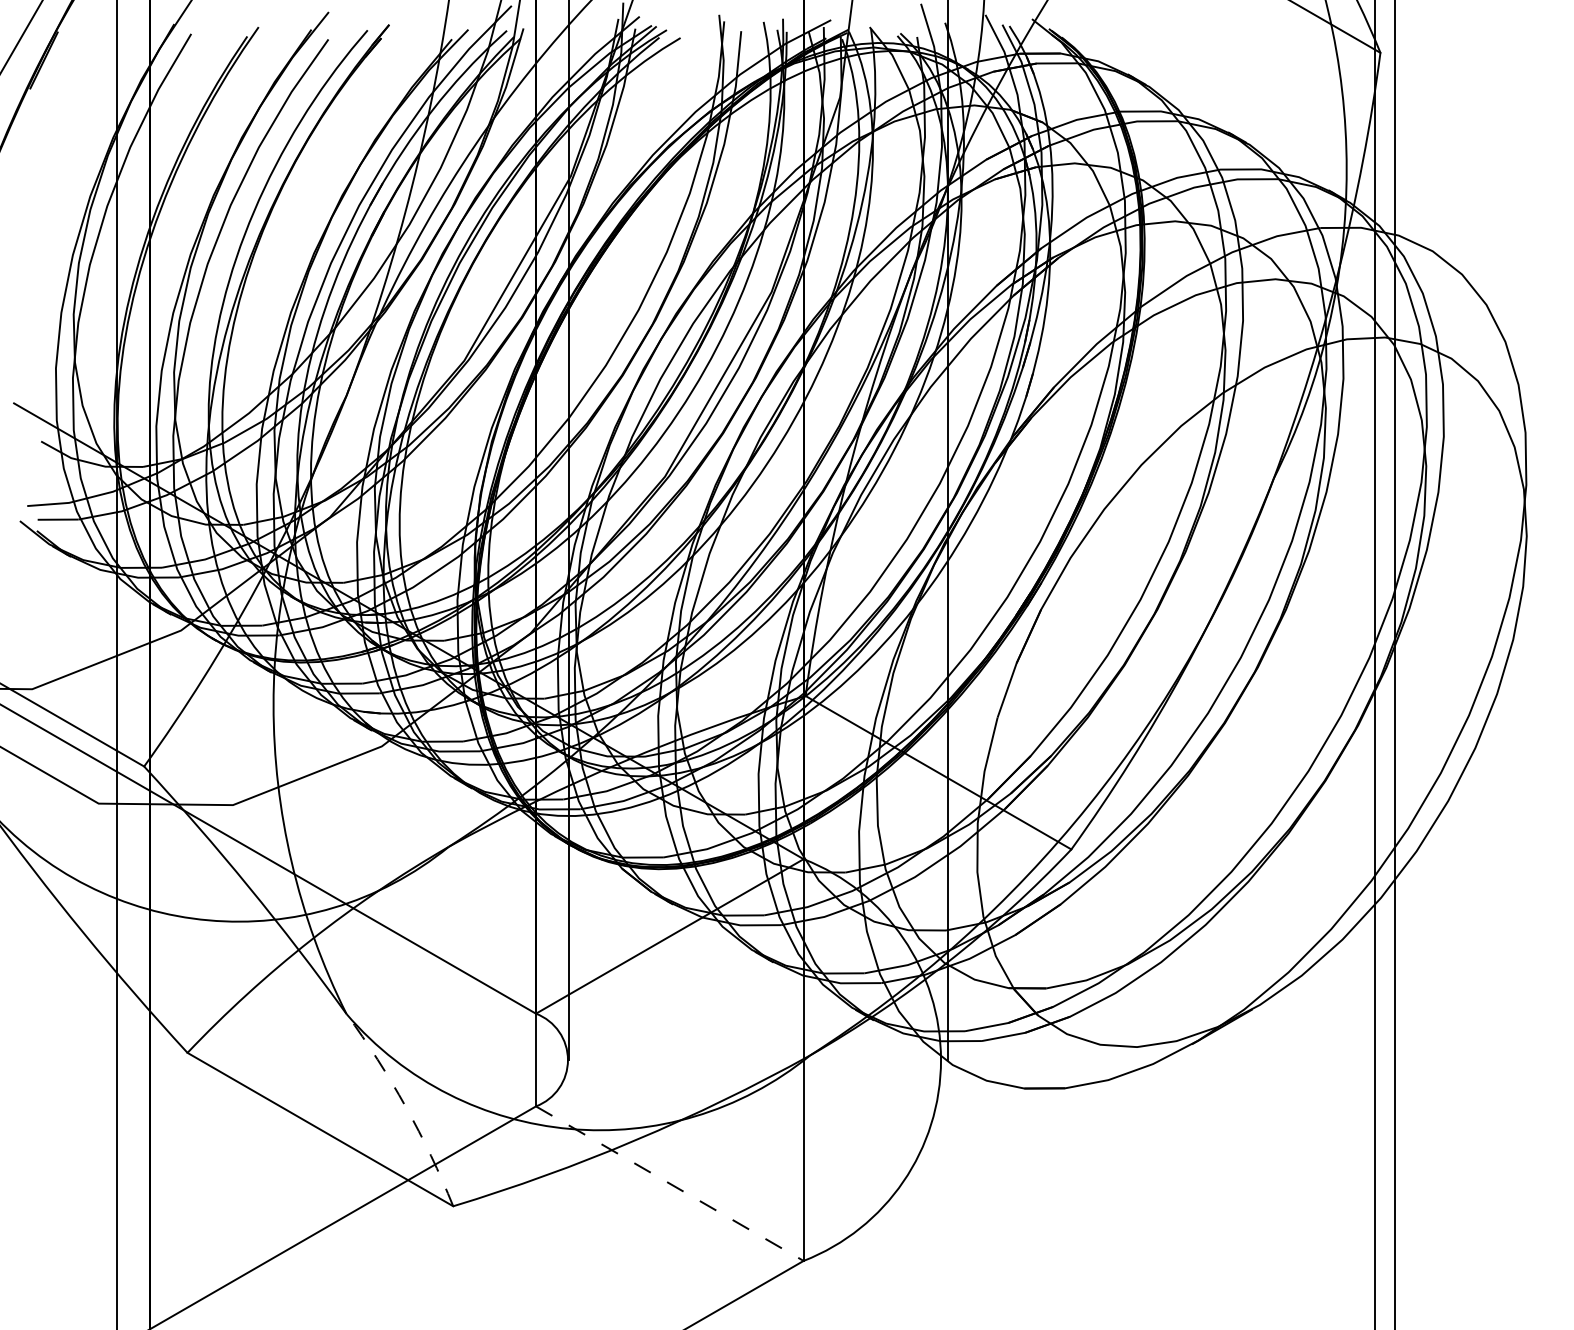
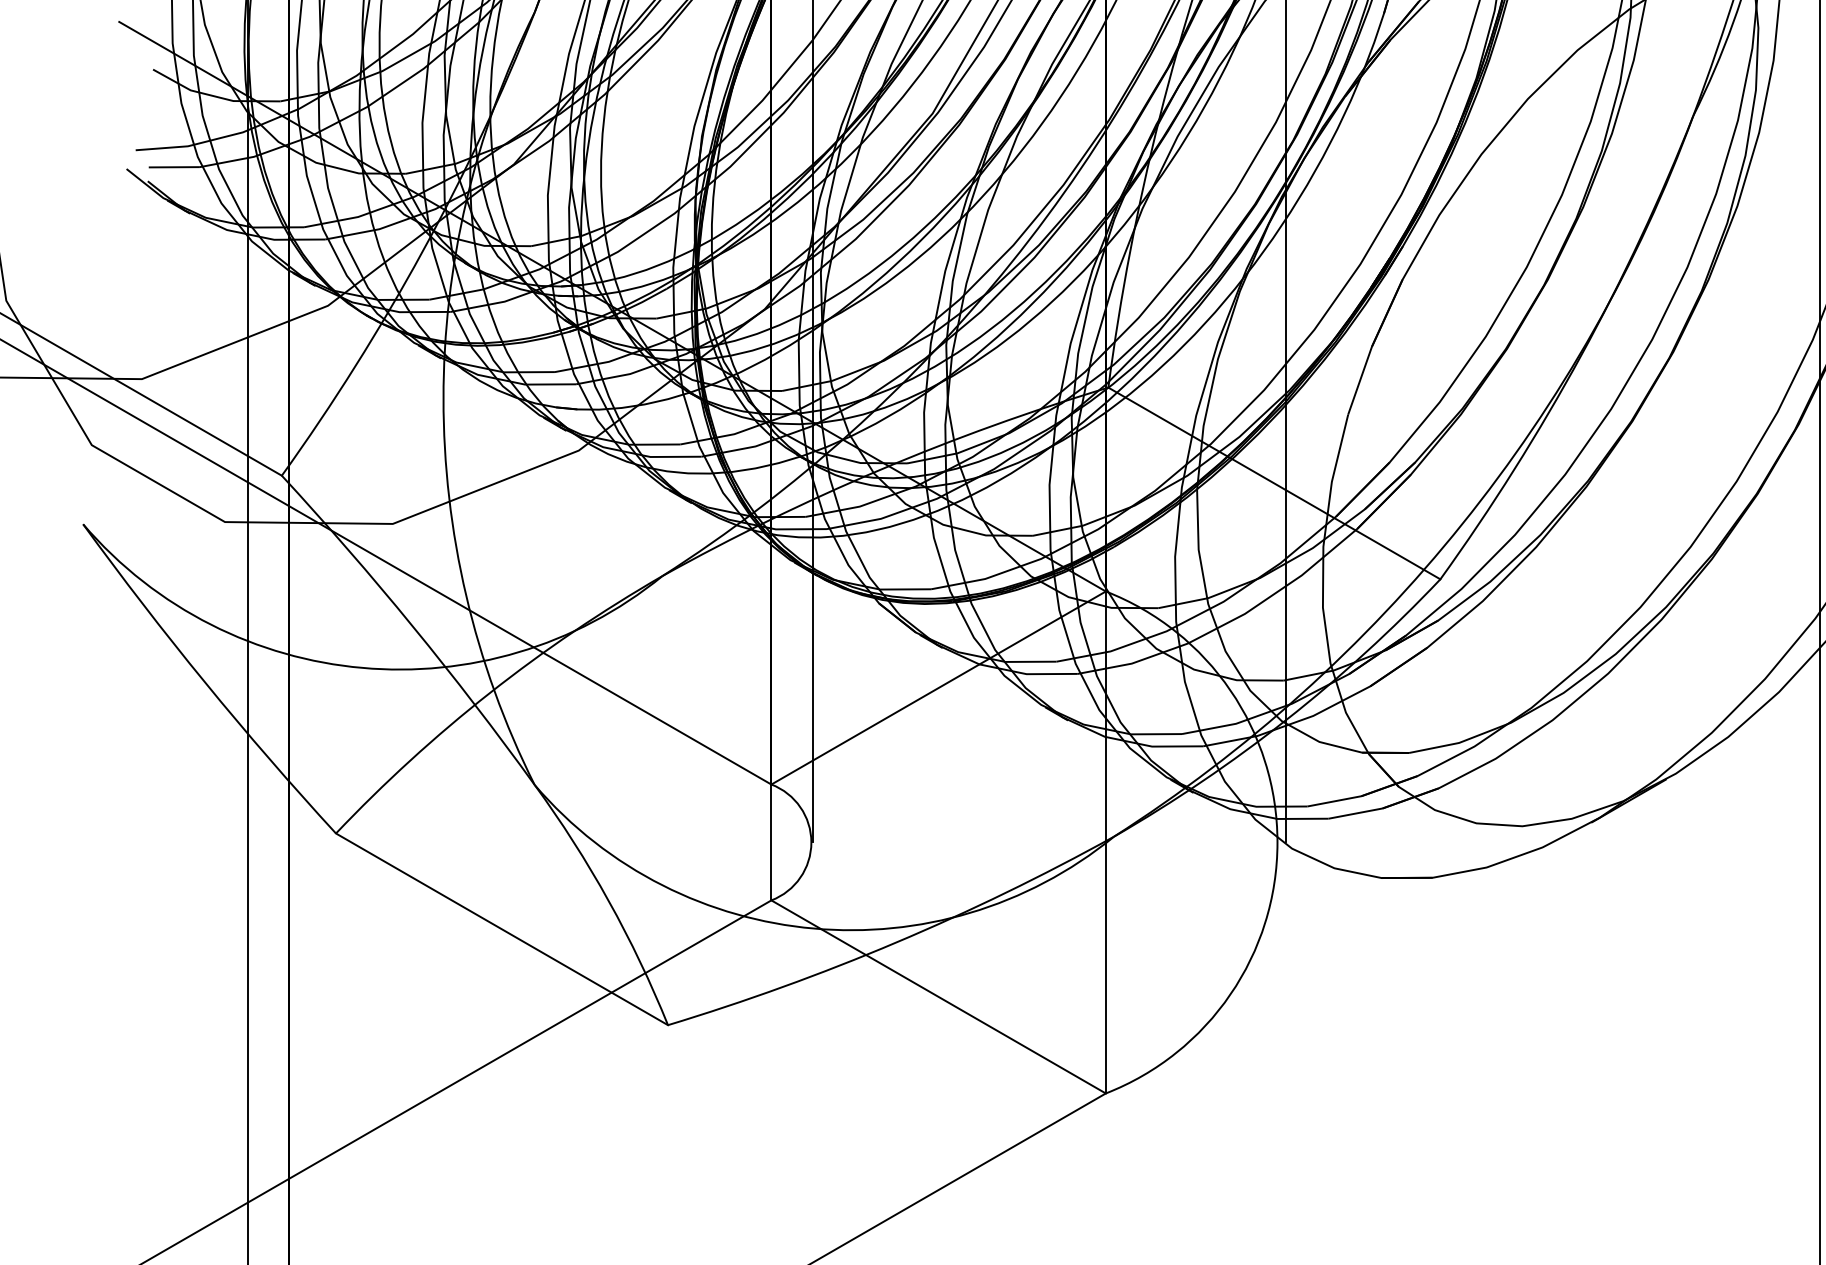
arc: (405, 1106) -> (608, 900), dashed -> solid
line: (669, 1183) -> (938, 996), dashed -> solid

